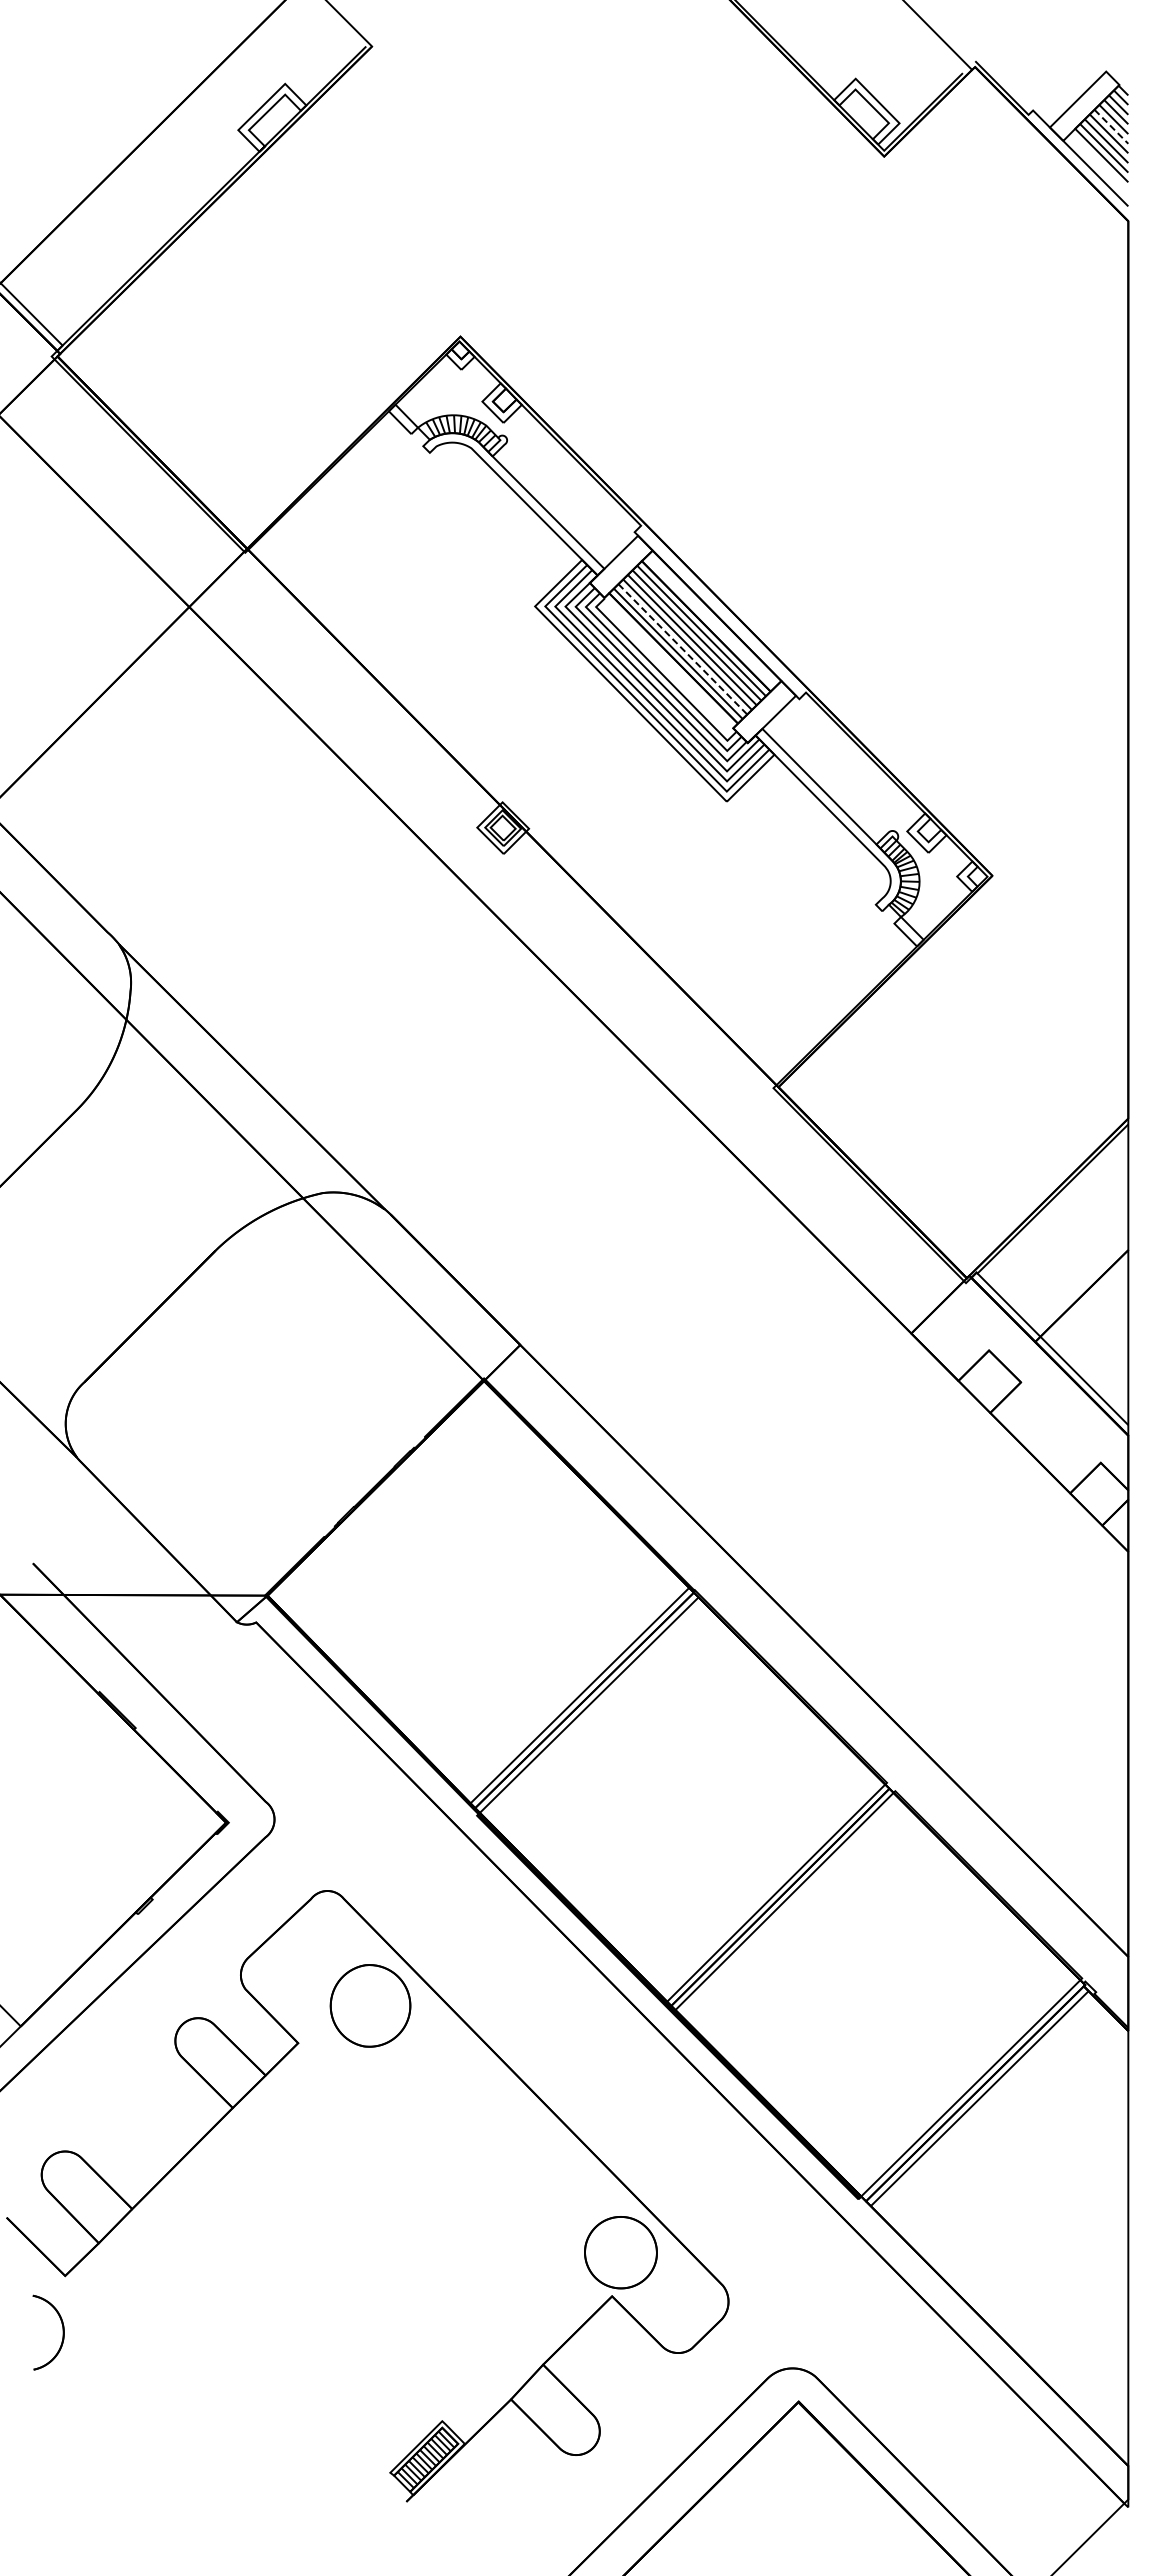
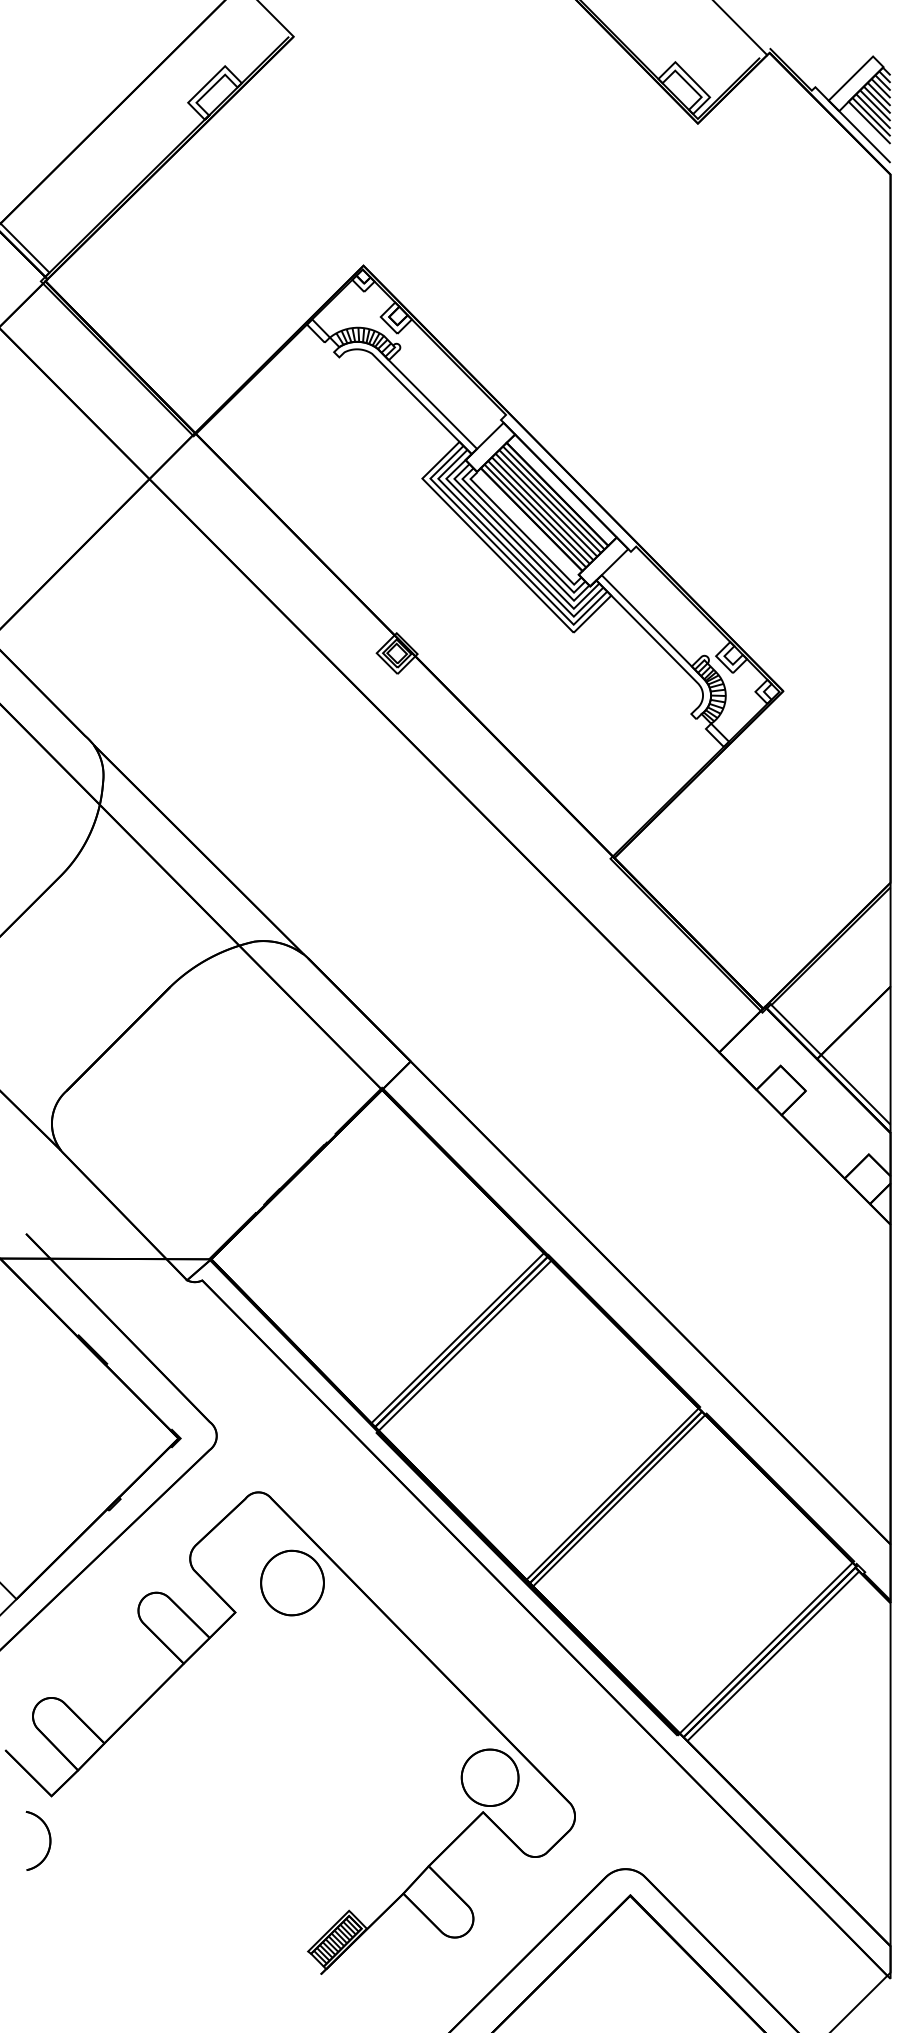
line: (1111, 126) -> (877, 99), dashed -> solid
line: (682, 649) -> (538, 512), dashed -> solid

